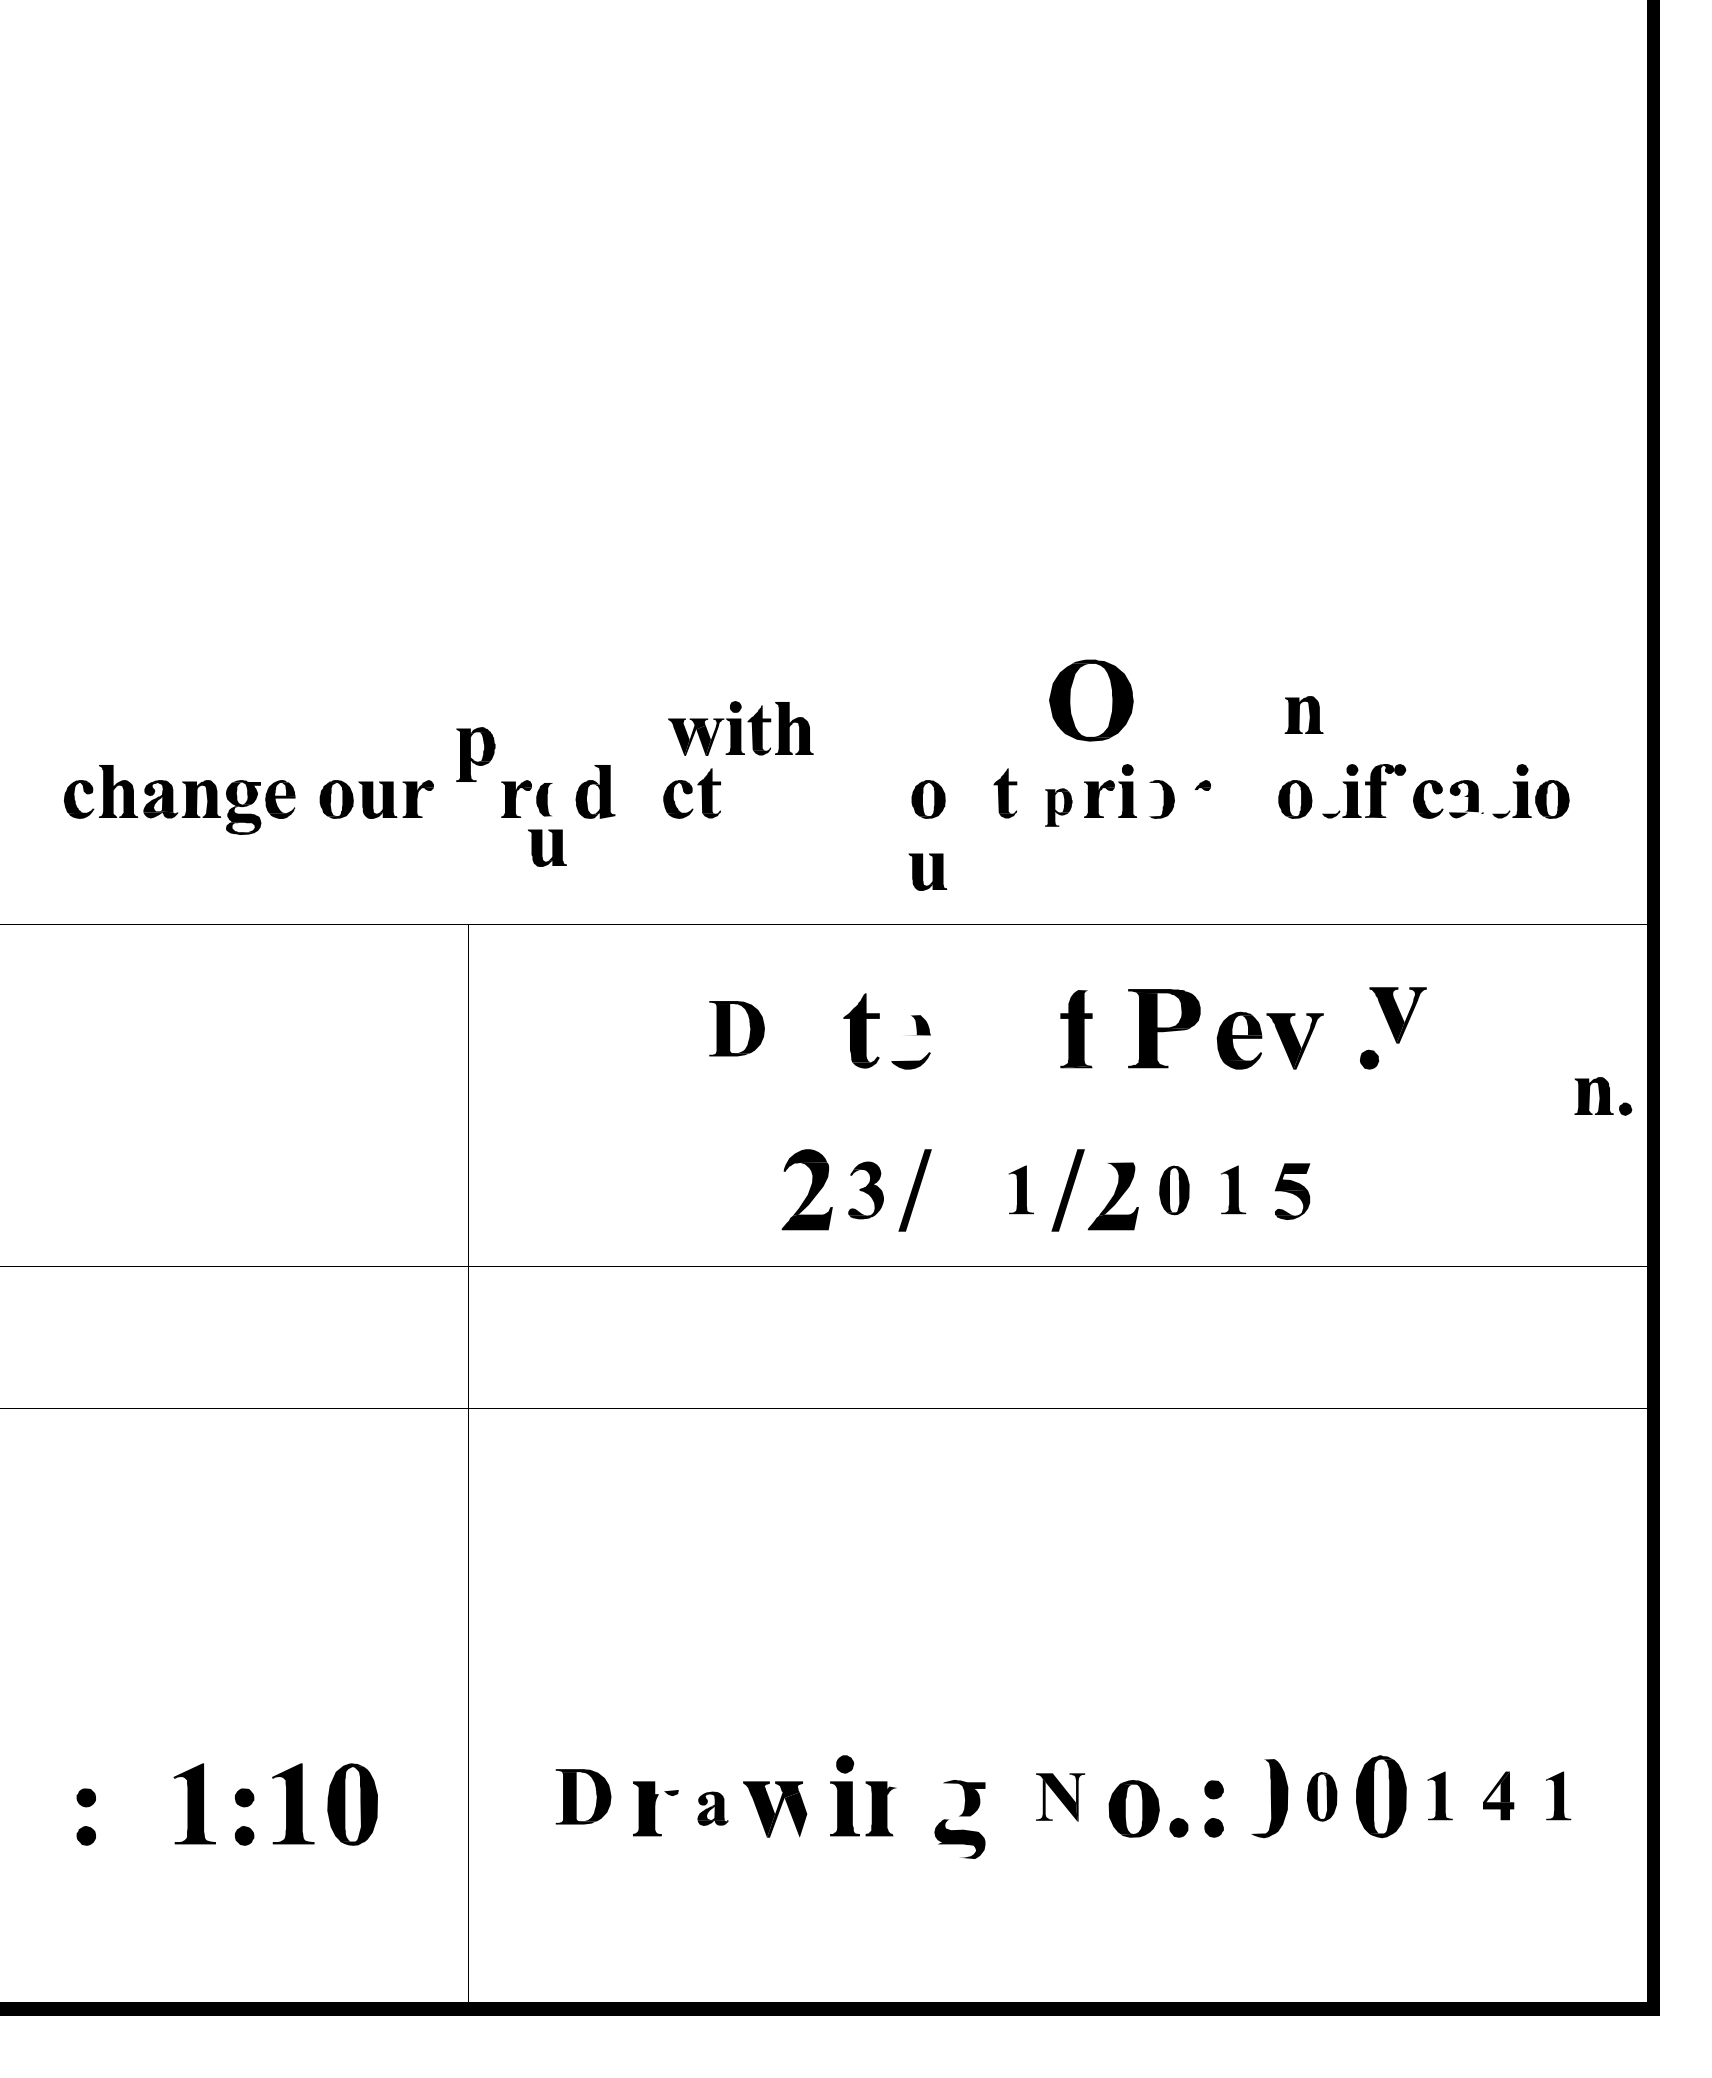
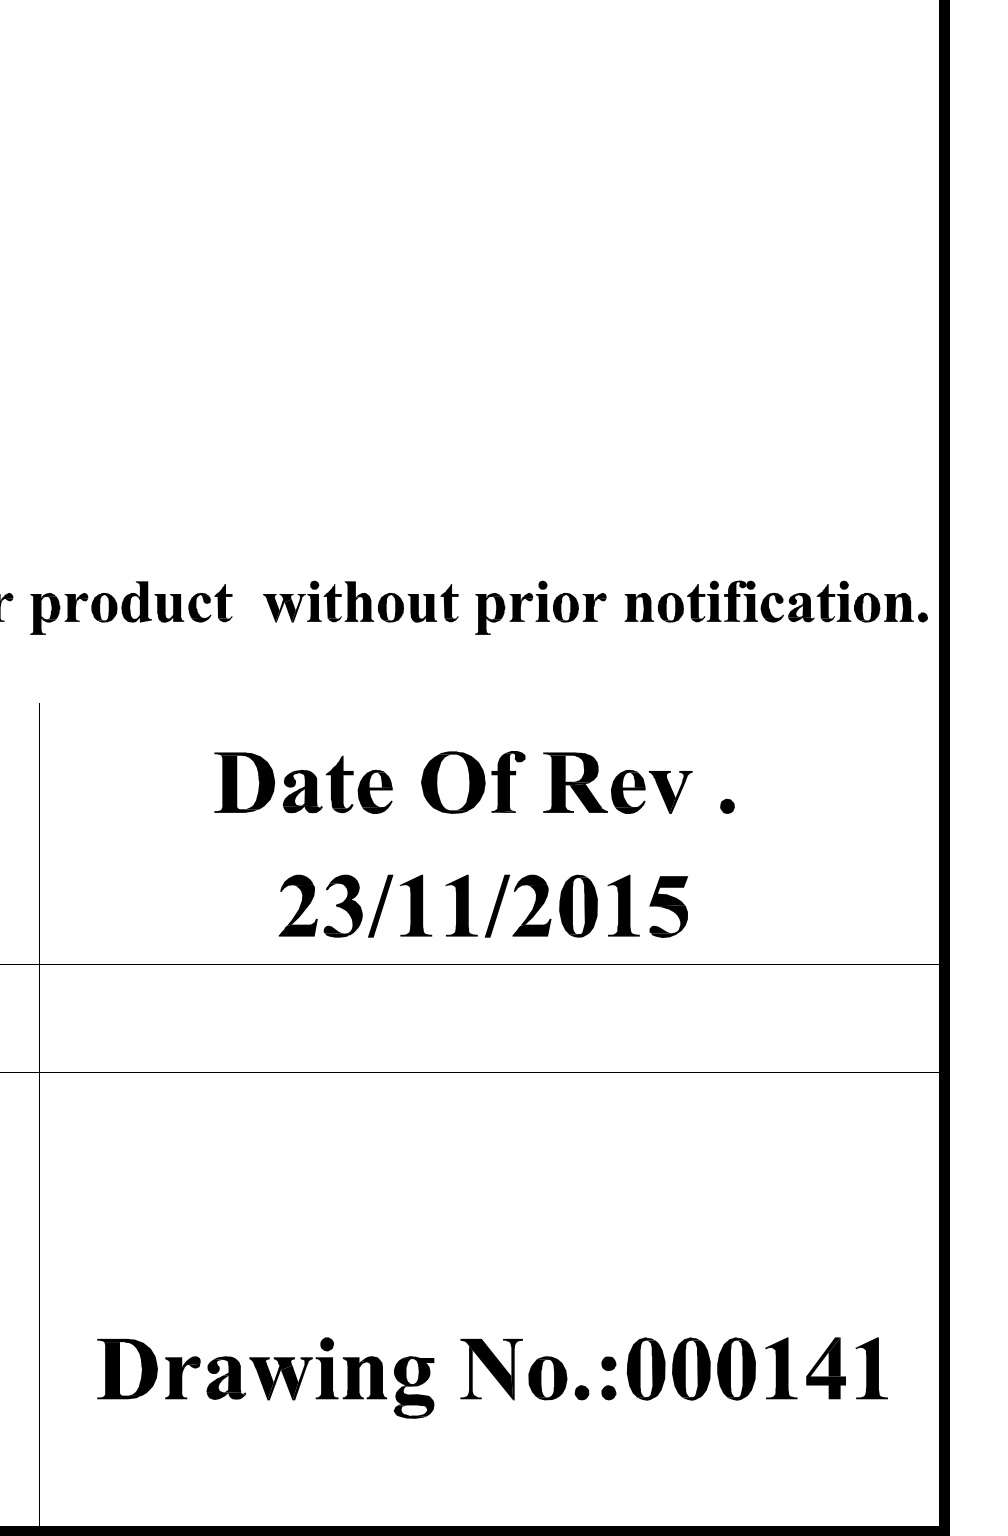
part: (1091, 700) -> (453, 782), moved
part: (1303, 714) -> (638, 606), moved
part: (740, 728) -> (318, 601), moved
part: (475, 754) -> (45, 613), moved
fill: (1328, 790) -> (696, 600), added
fill: (1498, 790) -> (825, 600), added
fill: (557, 799) -> (107, 607), added
fill: (1148, 799) -> (558, 607), added
fill: (1189, 799) -> (590, 607), added
fill: (1399, 799) -> (750, 607), added
part: (1058, 807) -> (490, 613), size x1.43
fill: (1465, 807) -> (800, 613), added
part: (547, 847) -> (169, 607), moved
part: (927, 871) -> (422, 607), moved
fill: (1091, 994) -> (515, 756), added
part: (1397, 1015) -> (748, 772), removed
part: (736, 1028) -> (244, 782), size x1.43
fill: (908, 1036) -> (375, 788), added
part: (813, 1039) -> (303, 790), added
fill: (1187, 1049) -> (588, 798), added
part: (1603, 1096) -> (906, 607), moved
fill: (1111, 1160) -> (530, 883), added
part: (961, 1189) -> (416, 905), added
part: (1021, 1189) -> (461, 905), size x1.67
part: (1233, 1189) -> (623, 905), size x1.67
part: (865, 1190) -> (342, 906), size x1.43
part: (1174, 1190) -> (578, 906), size x1.67
part: (1292, 1191) -> (668, 906), size x1.43
fill: (667, 1786) -> (191, 1361), added
fill: (1255, 1794) -> (640, 1367), added
part: (1439, 1795) -> (780, 1368), size x1.67
part: (1498, 1795) -> (825, 1368), size x1.67
part: (1558, 1795) -> (871, 1368), size x1.67
part: (583, 1796) -> (127, 1368), size x1.43
part: (1321, 1796) -> (690, 1368), size x1.67
part: (1060, 1797) -> (491, 1369), size x1.67
fill: (951, 1801) -> (408, 1372), added
fill: (906, 1807) -> (374, 1377), added
part: (712, 1808) -> (225, 1378), size x1.67
fill: (812, 1809) -> (302, 1378), added
fill: (953, 1852) -> (409, 1411), added

